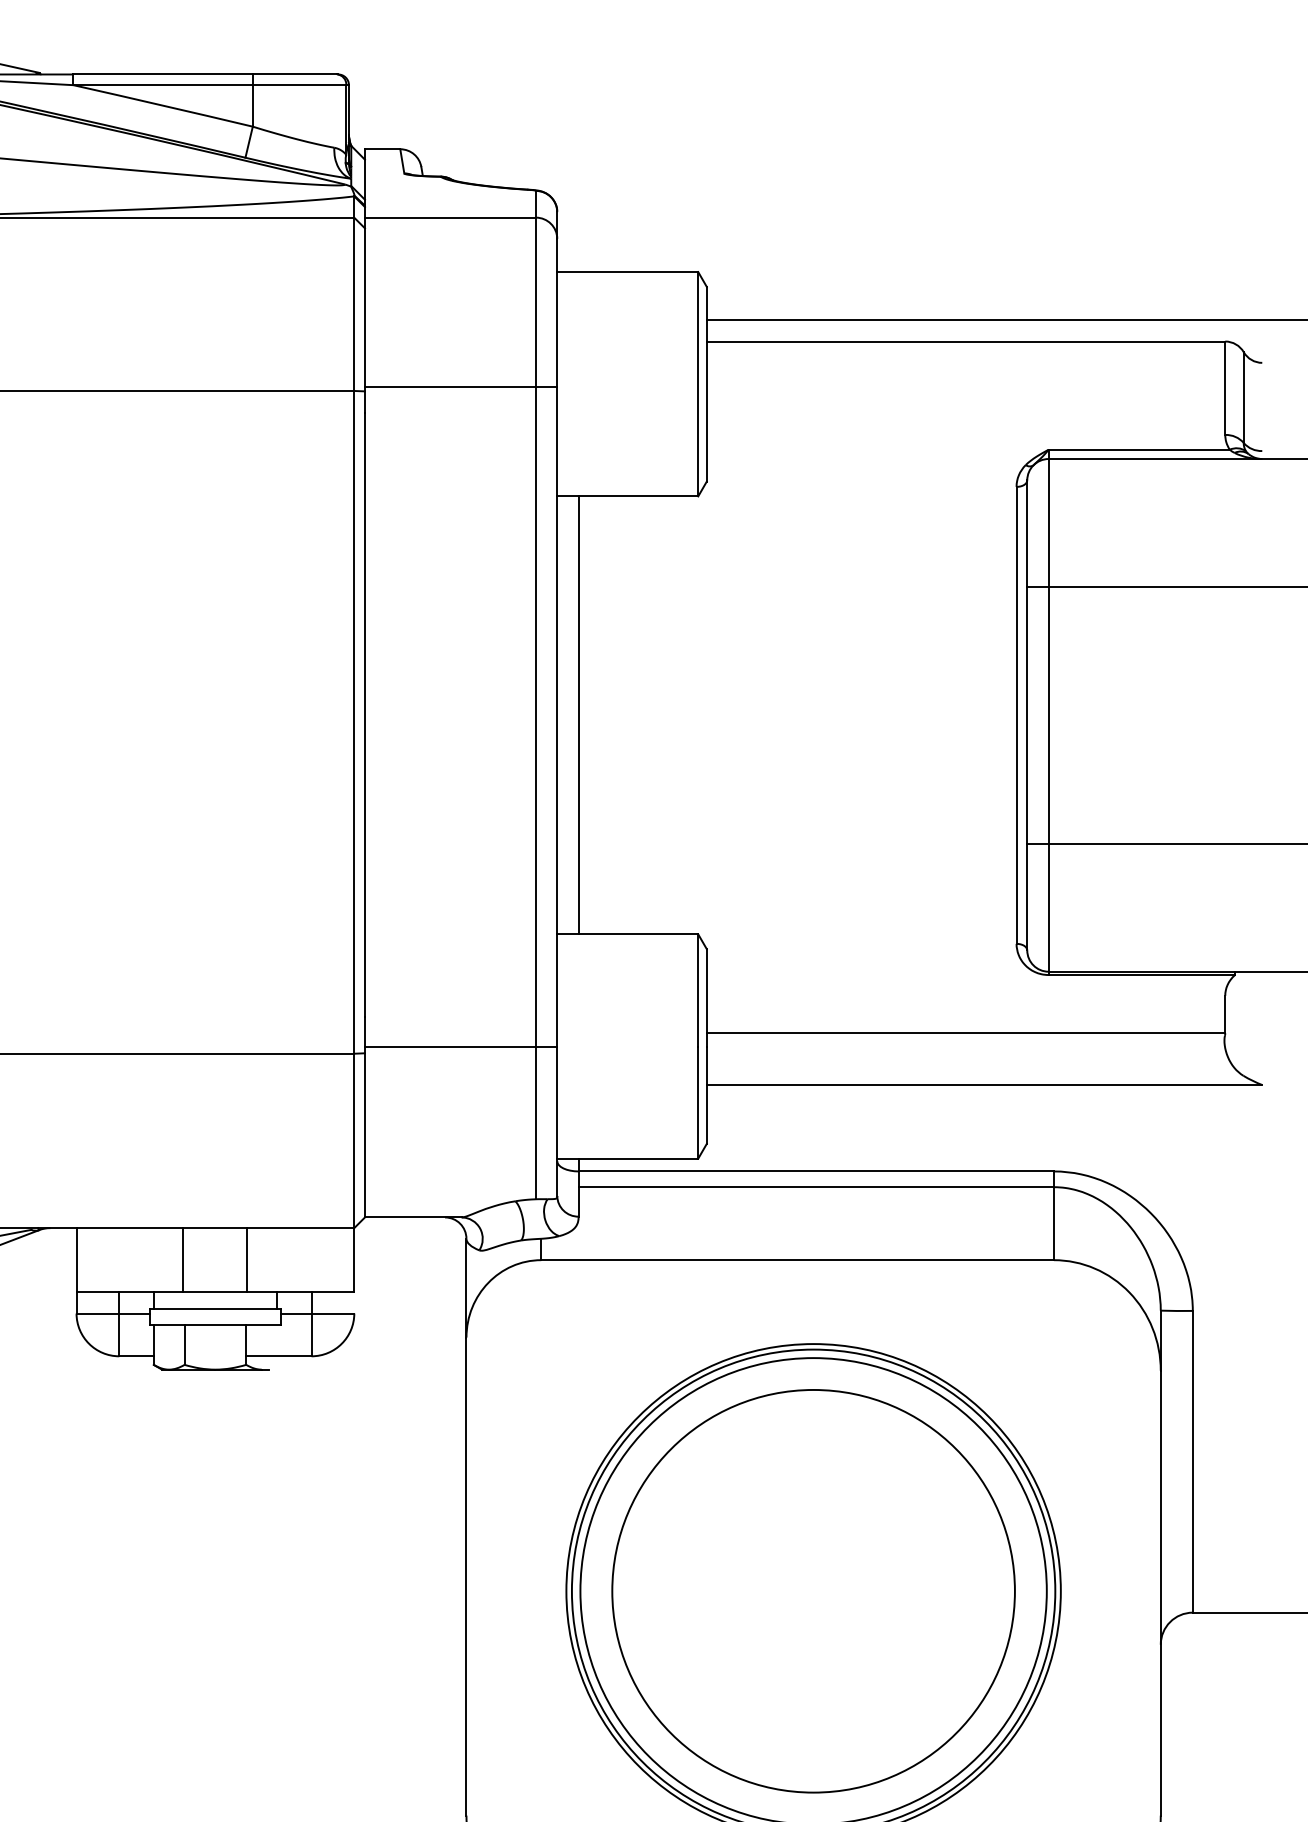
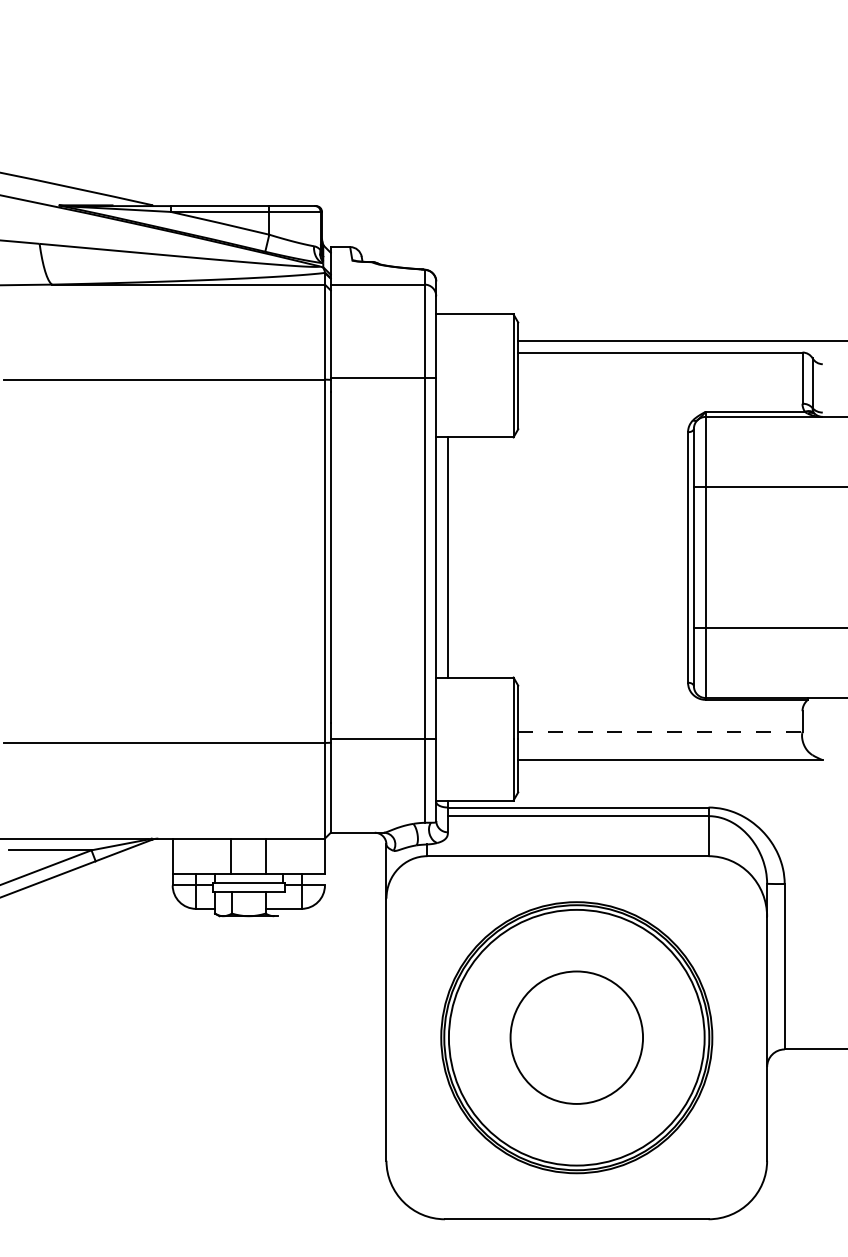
line: (966, 1032) -> (660, 731), solid -> dashed
circle: (813, 1590) -> (576, 1037), size x0.6

